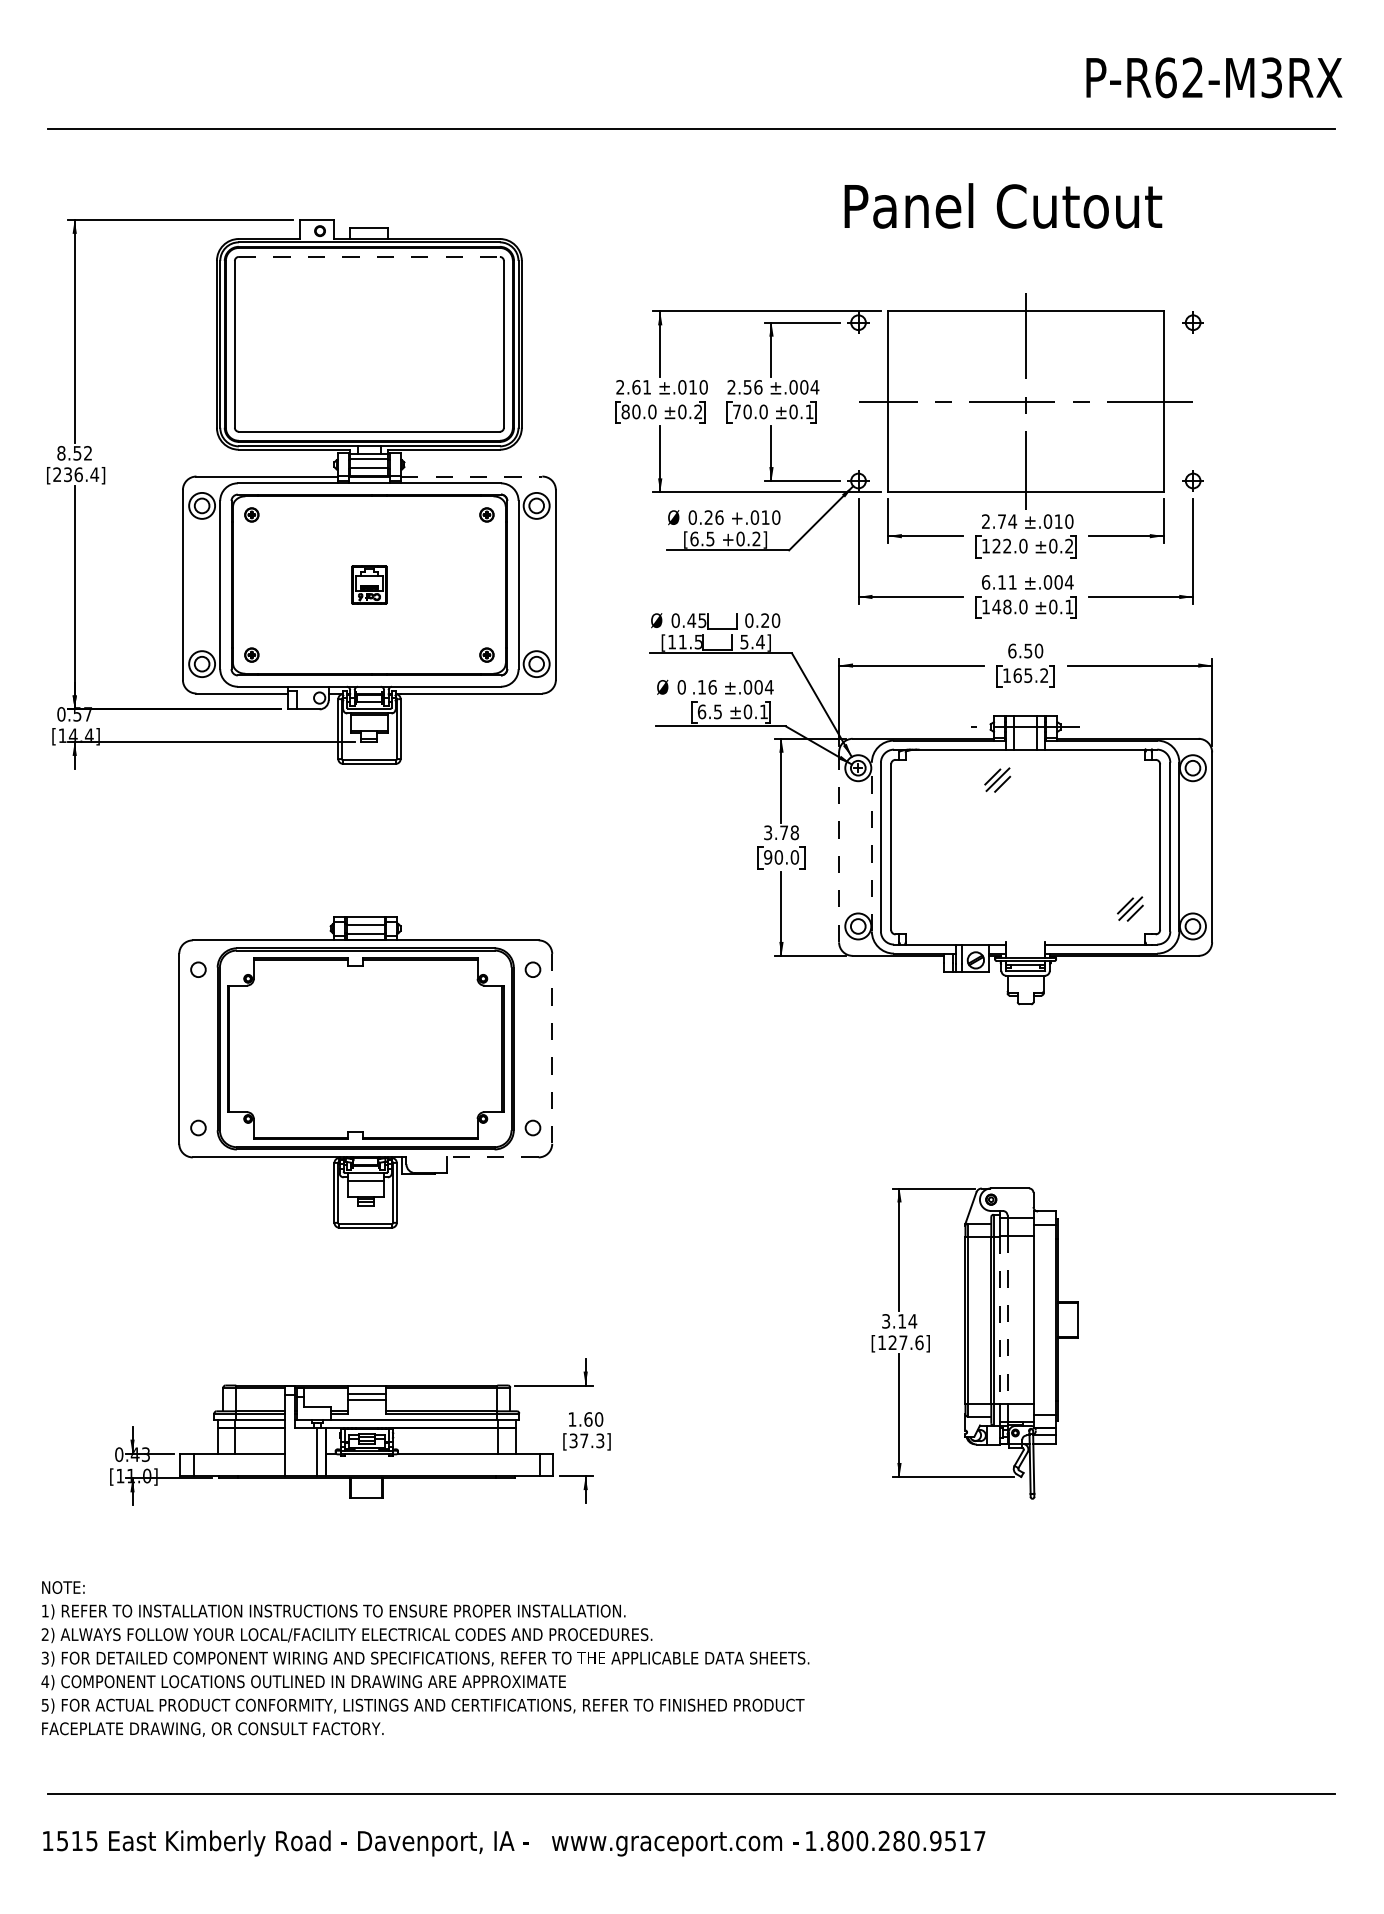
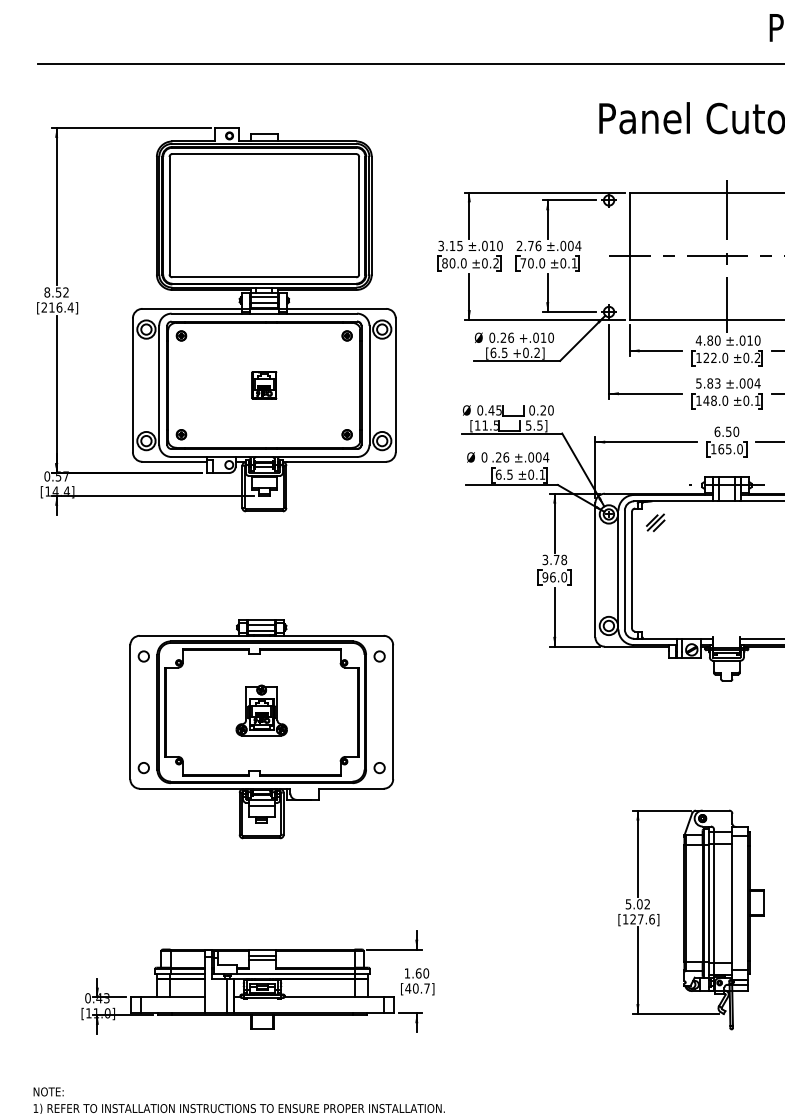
line: (369, 256) -> (264, 153), dashed -> solid
text: (633, 387) -> (450, 246), 2.61 -> 3.15
text: (747, 387) -> (530, 246), 2.56 -> 2.76
text: (67, 474) -> (51, 307), [236.4] -> [216.4]
line: (471, 476) -> (336, 308), dashed -> solid
text: (999, 521) -> (708, 340), 2.74 -> 4.80
text: (999, 582) -> (708, 383), 6.11 -> 5.83
text: (760, 642) -> (539, 425), 5.4] -> 5.5]
text: (1044, 675) -> (740, 449), 165.2 -> 165.0
text: (701, 687) -> (498, 457), .16 -> .26
part: (997, 779) -> (655, 522), moved
line: (871, 846) -> (618, 569), dashed -> solid
line: (839, 847) -> (595, 570), dashed -> solid
text: (778, 857) -> (552, 577), 90.0 -> 96.0
part: (365, 1046) -> (261, 710), added
line: (552, 1048) -> (393, 711), dashed -> solid
line: (492, 1157) -> (351, 788), dashed -> solid
line: (1000, 1320) -> (709, 903), dashed -> solid
line: (1007, 1320) -> (714, 903), dashed -> solid
text: (899, 1321) -> (637, 904), 3.14 -> 5.02
text: (586, 1440) -> (417, 988), [37.3] -> [40.7]

